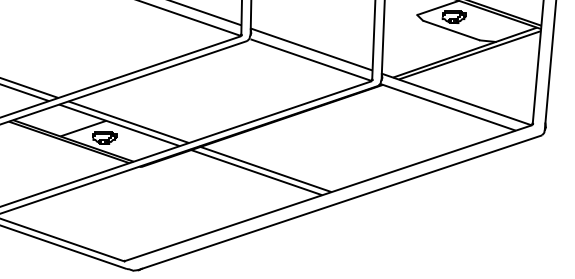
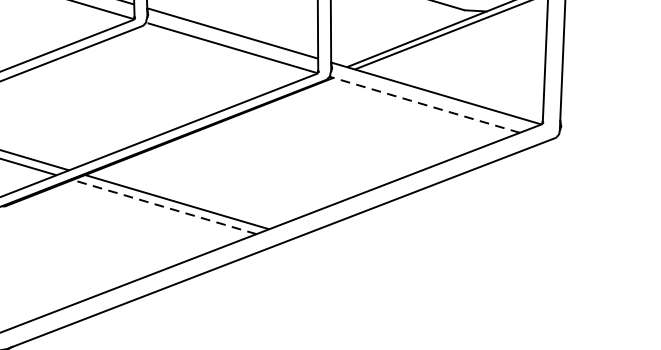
line: (448, 107) -> (425, 105), solid -> dashed
line: (255, 172) -> (162, 206), solid -> dashed

